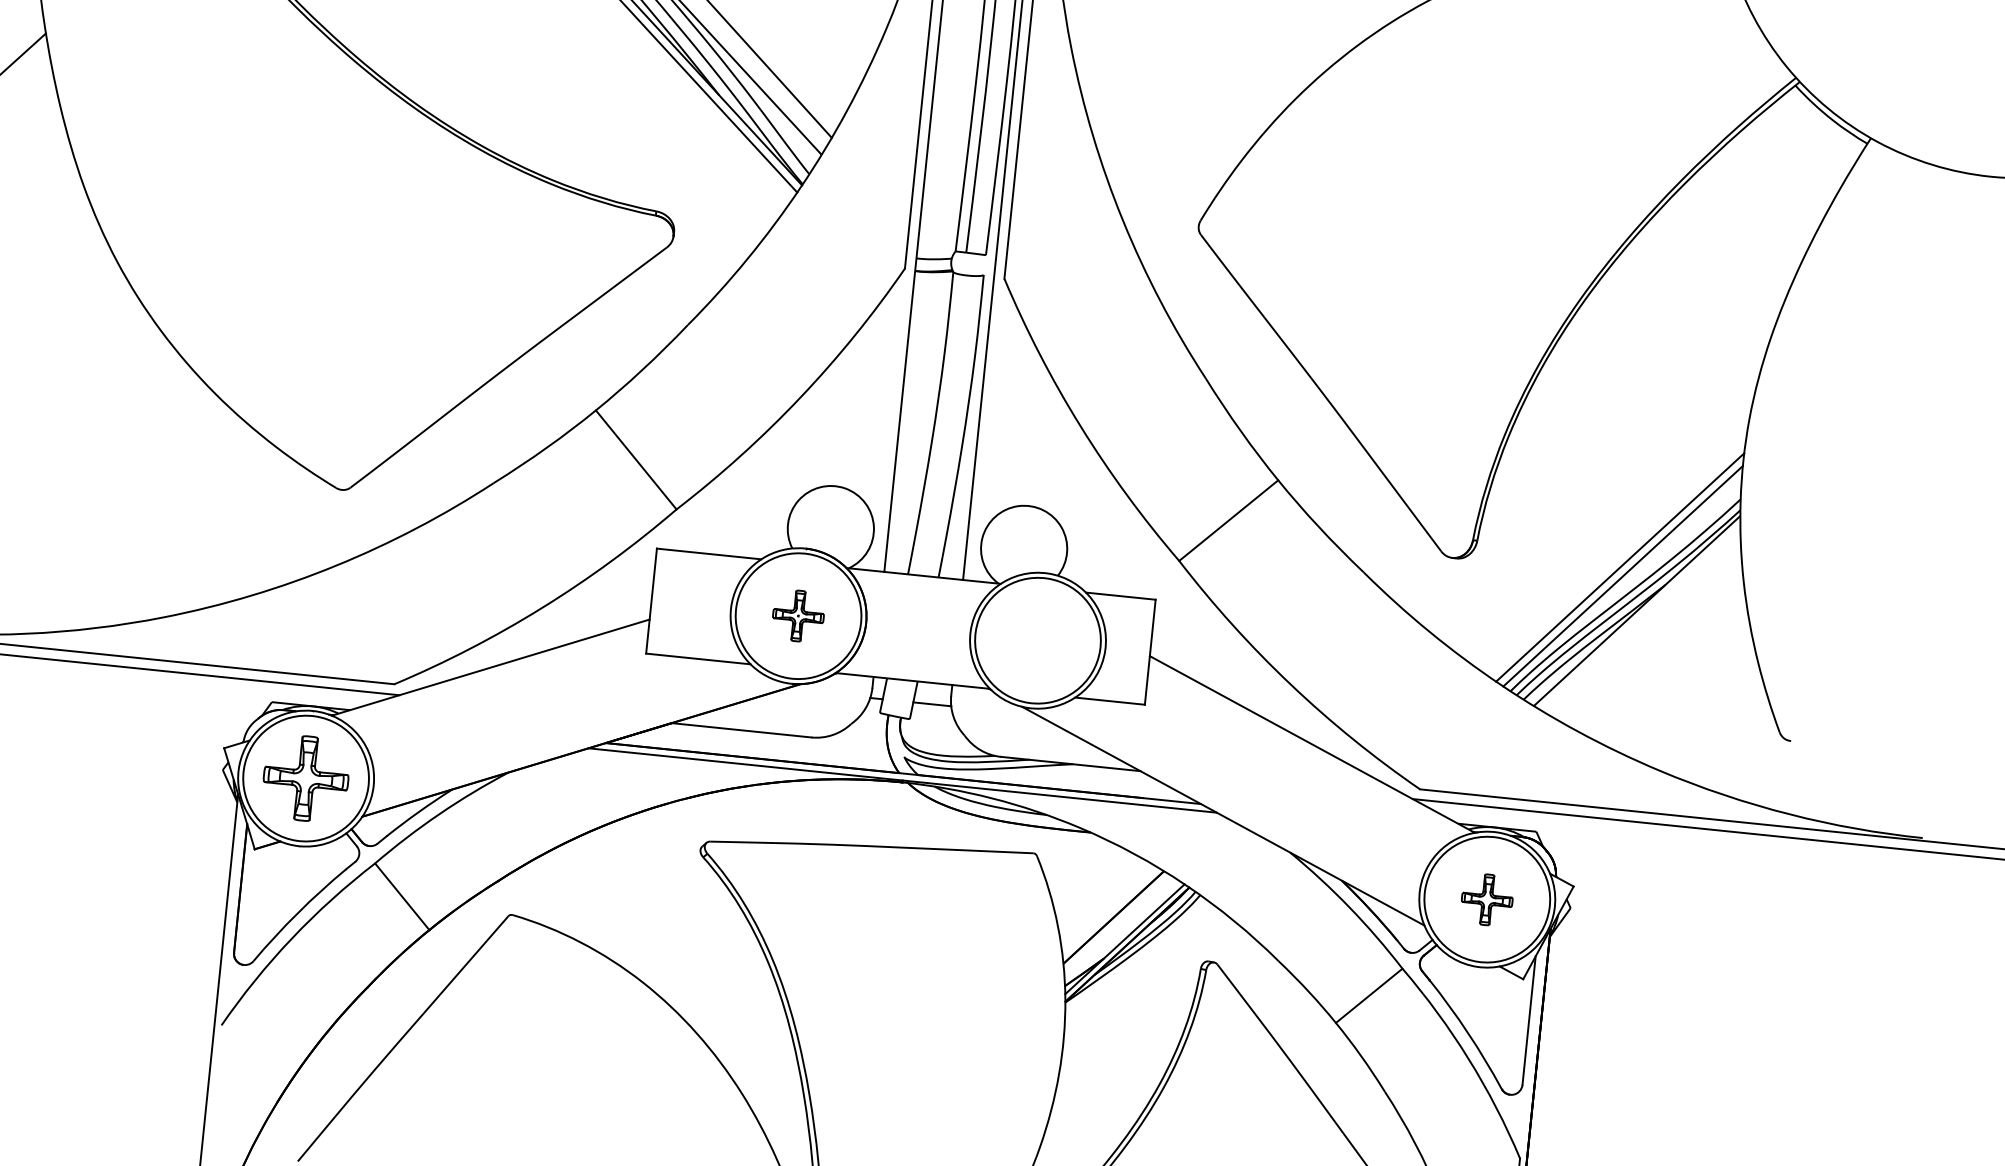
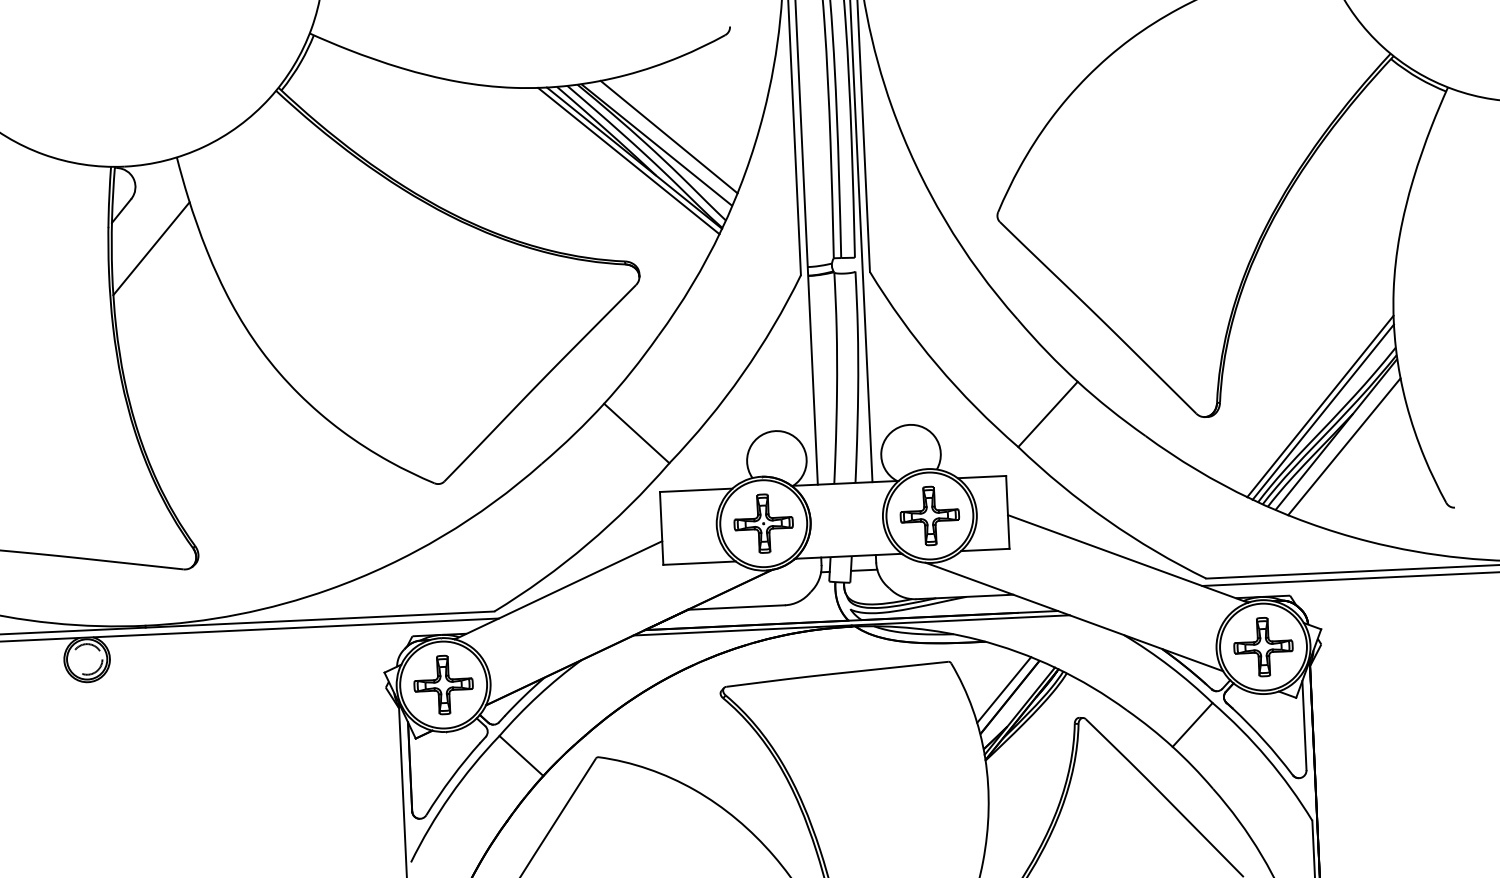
part: (798, 615) -> (763, 523), size x1.67
line: (1646, 629) -> (1344, 446), added
part: (1037, 639) -> (929, 515), added
part: (1487, 900) -> (1263, 647), size x1.67
line: (1107, 904) -> (1004, 689), added

